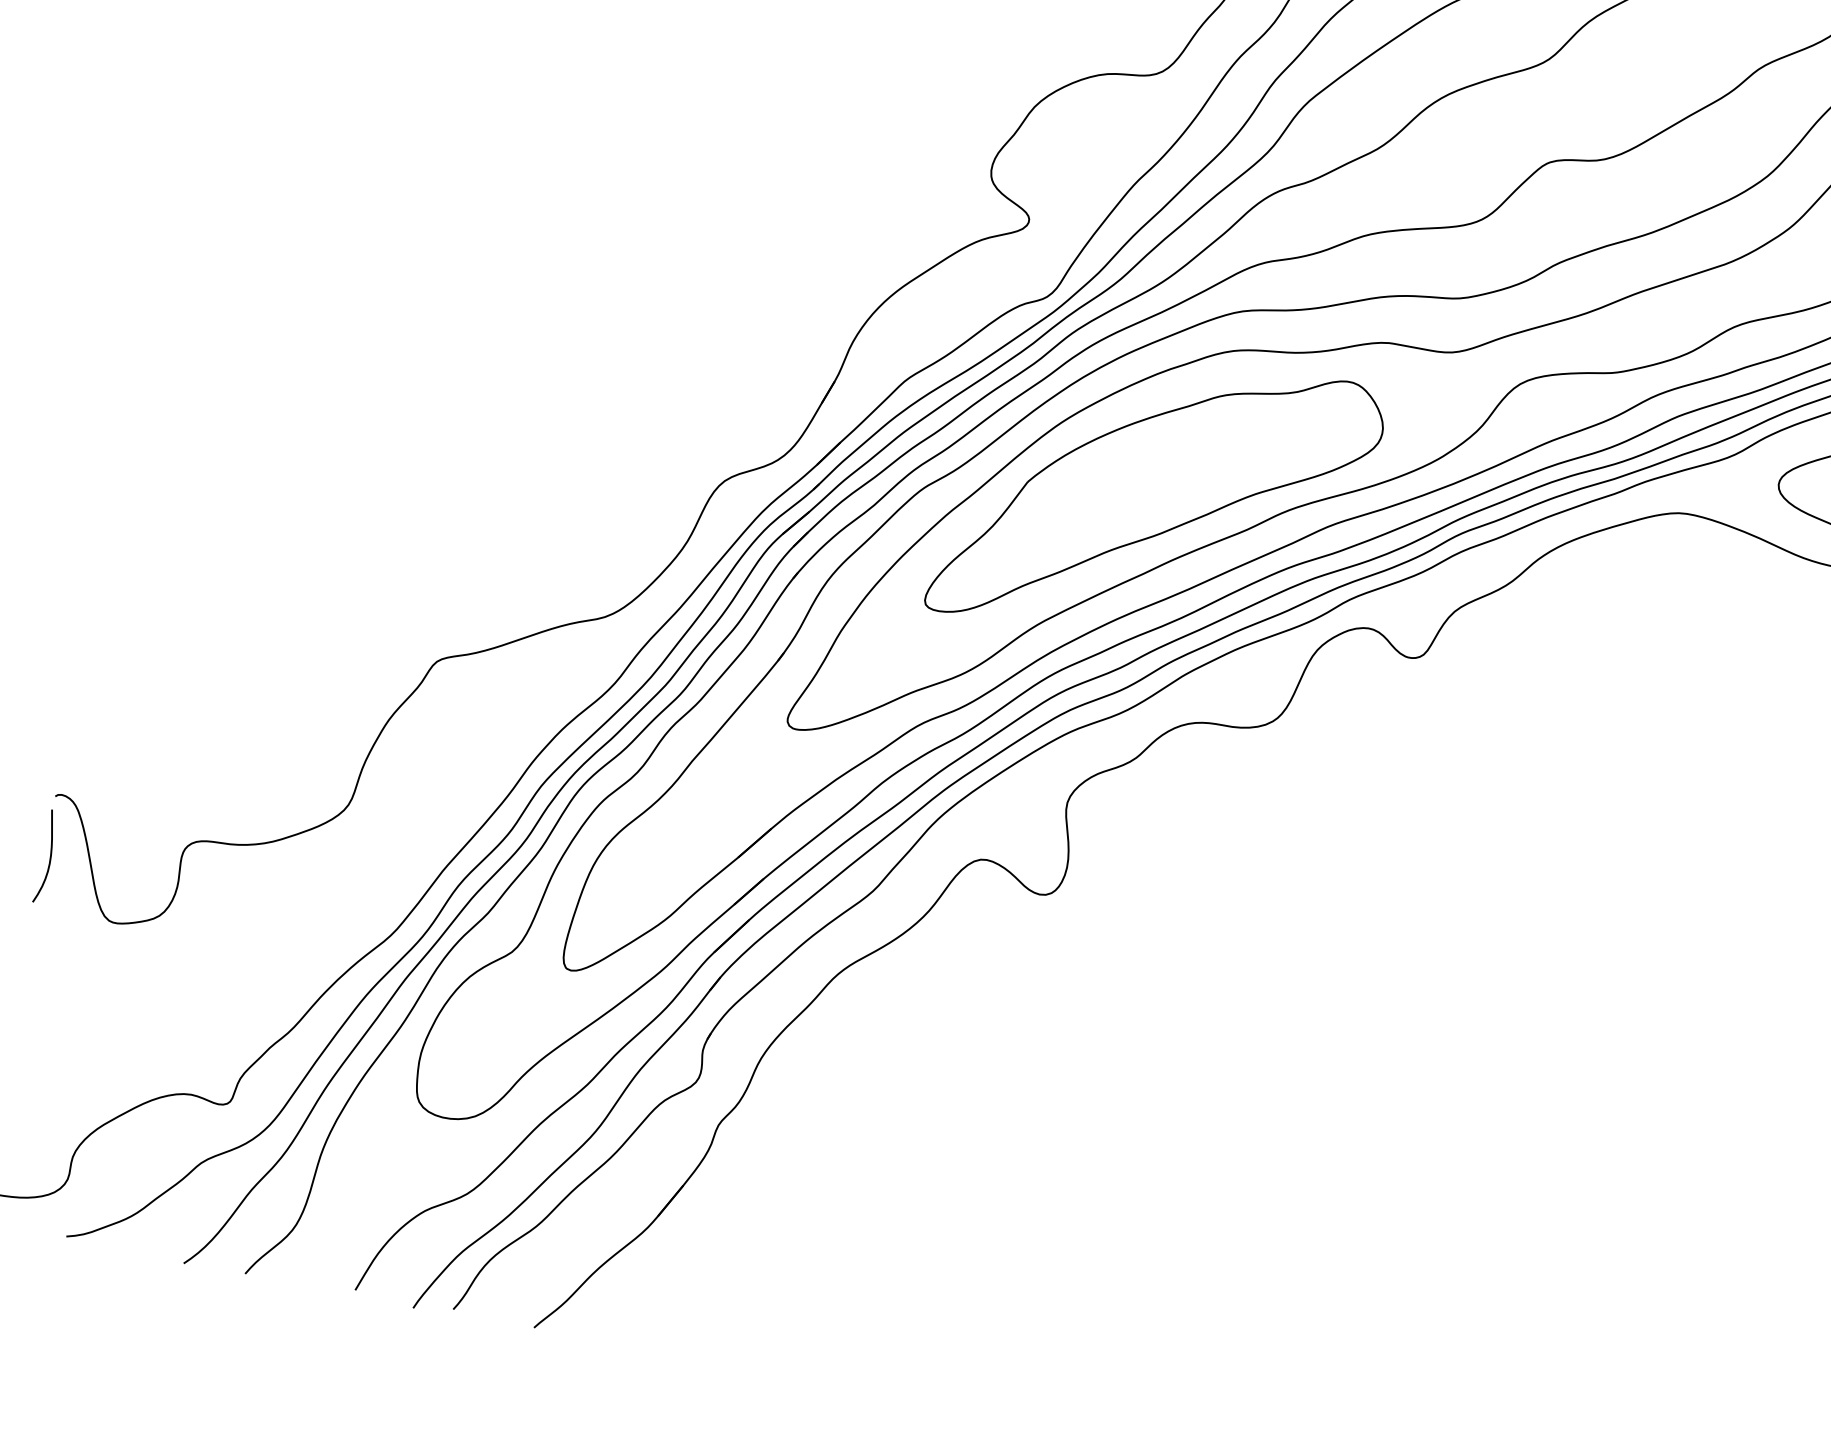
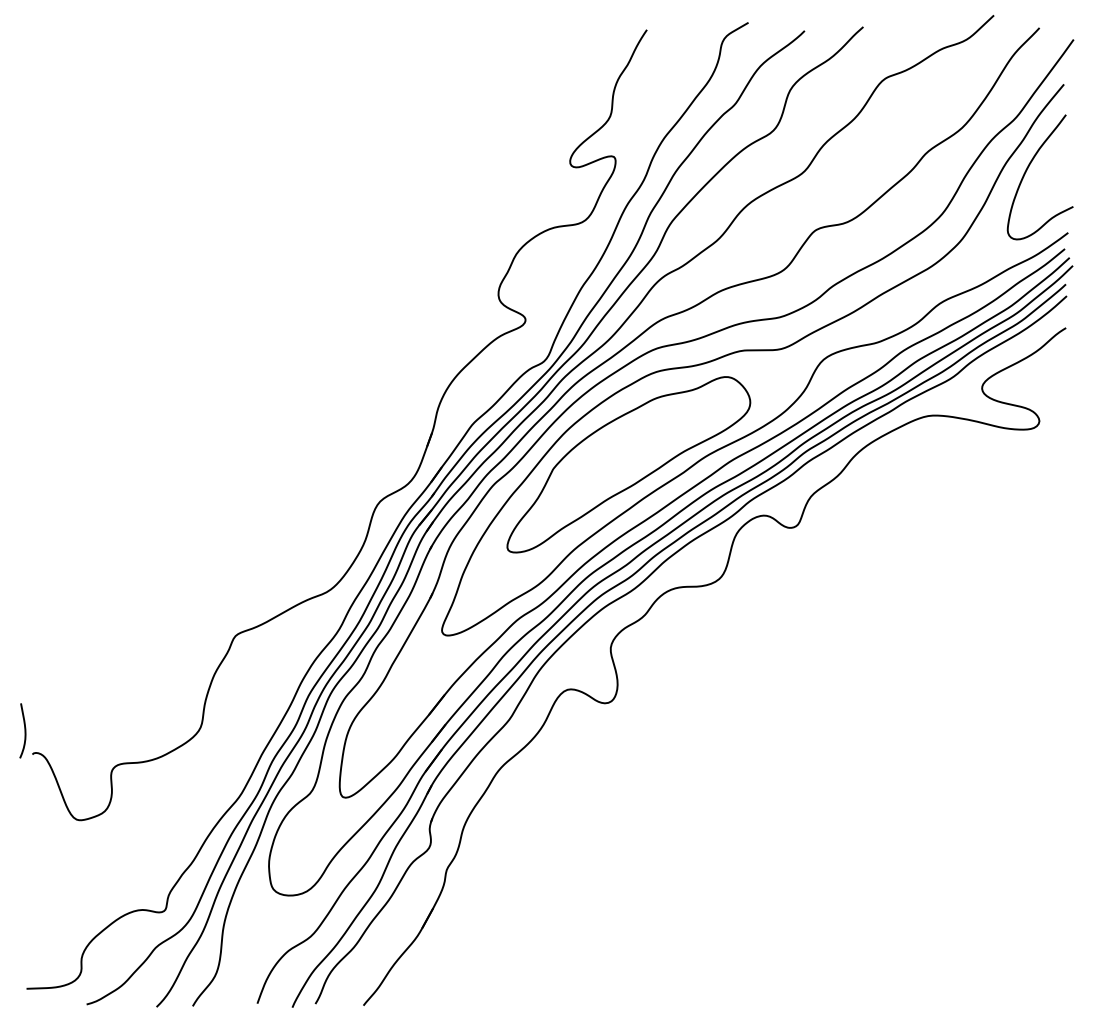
curve: (49, 856) -> (24, 730), moved

